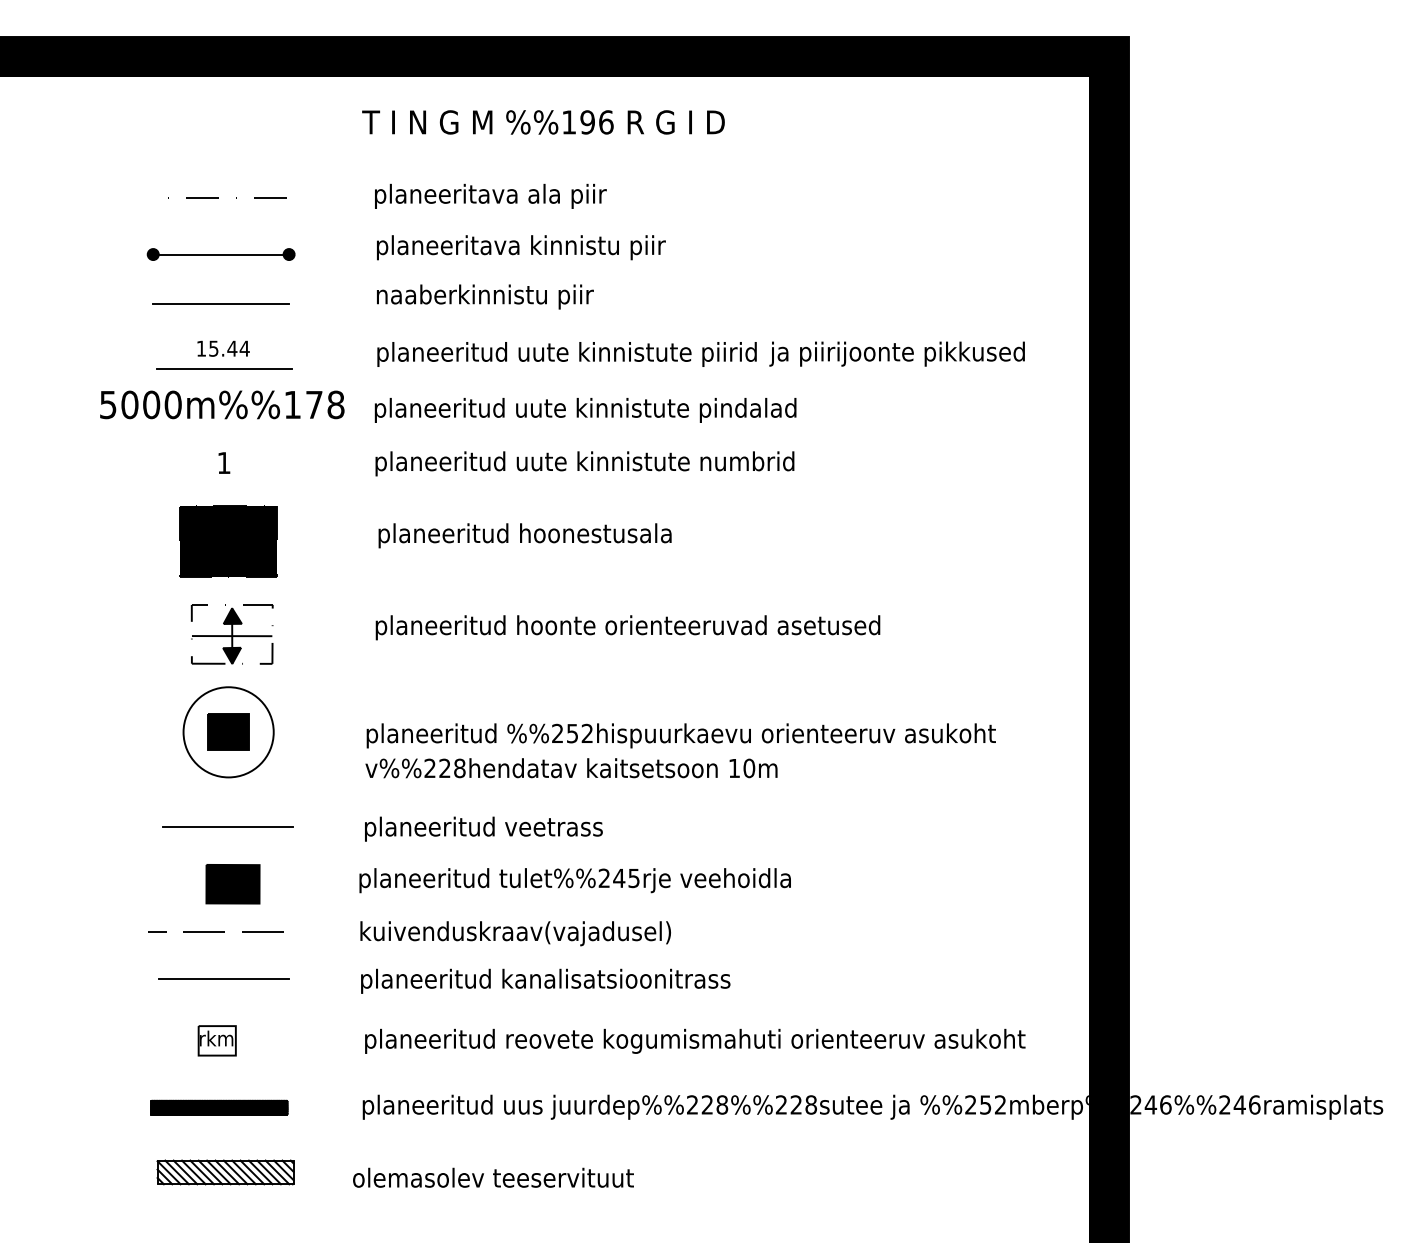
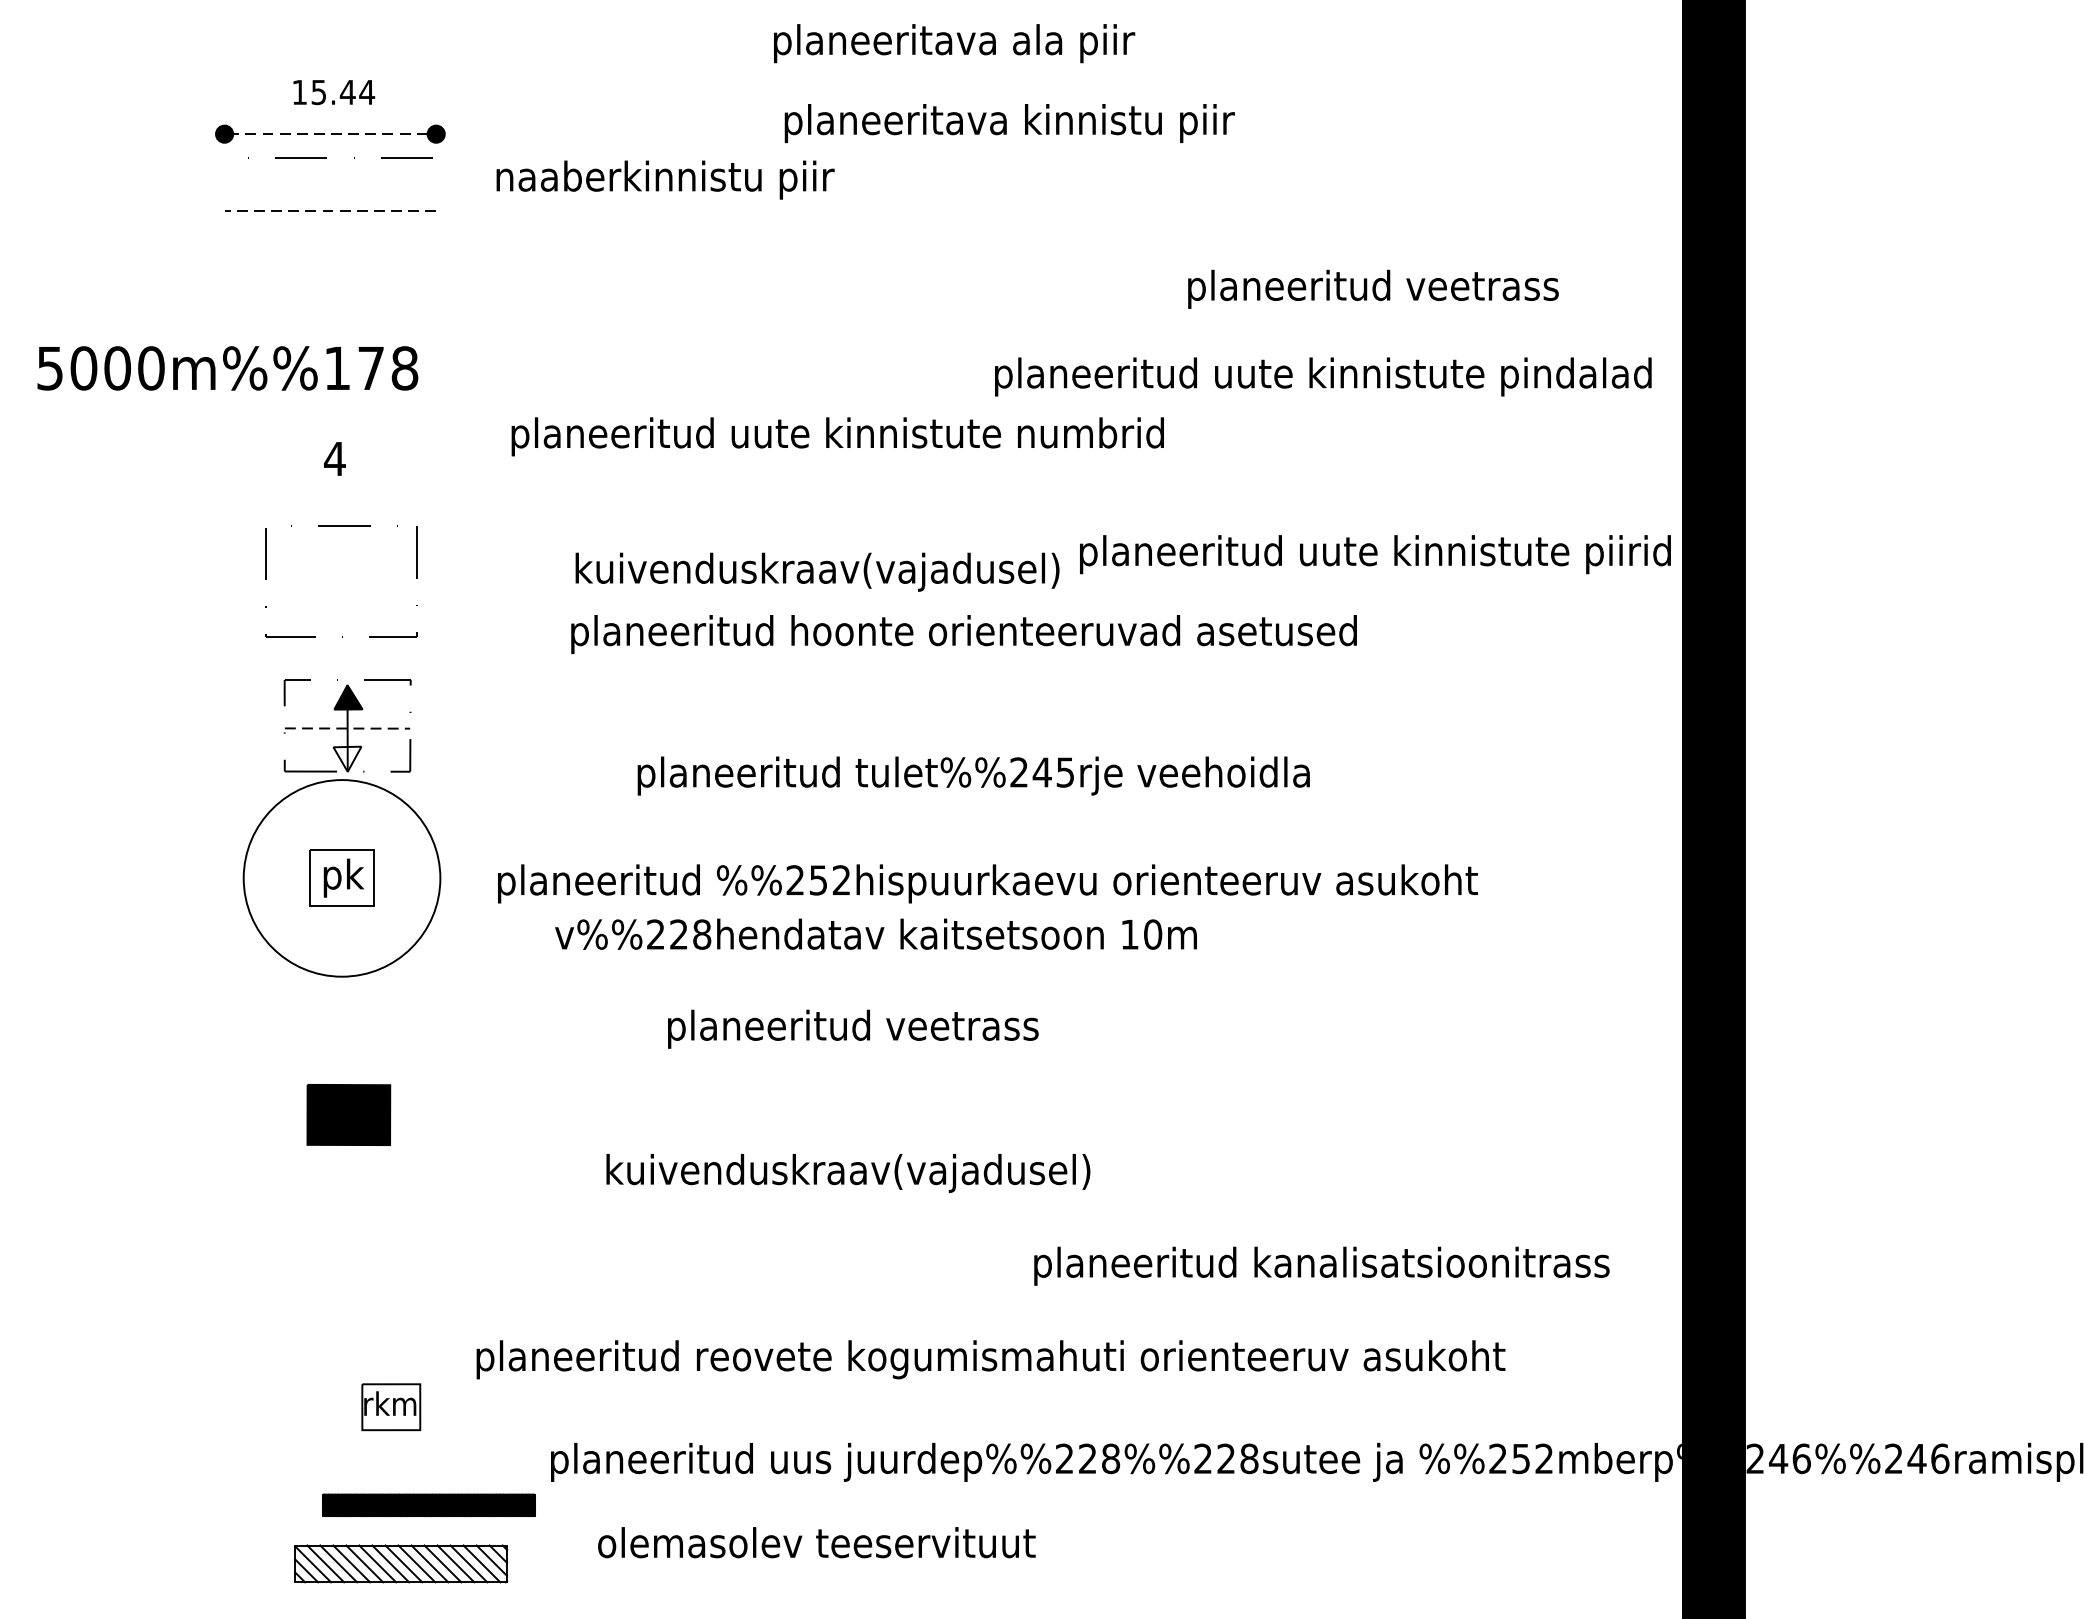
text: (490, 195) -> (953, 42), moved
line: (218, 197) -> (326, 157), moved
text: (521, 247) -> (1010, 123), moved
line: (220, 254) -> (329, 134), solid -> dashed
text: (485, 296) -> (665, 179), moved
line: (221, 303) -> (330, 210), solid -> dashed
text: (223, 348) -> (334, 92), moved
text: (896, 353) -> (1382, 288), ja piirijoonte pikkused -> planeeritud veetrass
text: (566, 354) -> (1374, 554), moved
line: (224, 368) -> (335, 311), removed
text: (222, 404) -> (228, 367), moved
text: (585, 410) -> (1323, 377), moved
text: (224, 462) -> (335, 458), 1 -> 4
text: (584, 463) -> (837, 436), moved
text: (533, 535) -> (816, 571), planeeritud hoonestusala -> kuivenduskraav(vajadusel)
fill: (227, 541) -> (340, 581), removed
text: (627, 627) -> (963, 634), moved
line: (232, 636) -> (348, 729), solid -> dashed
fill: (232, 655) -> (348, 758), removed
circle: (228, 732) -> (341, 878), size x1.4
fill: (228, 732) -> (341, 878), removed
text: (680, 735) -> (986, 883), moved
line: (228, 826) -> (341, 1025), removed
text: (483, 828) -> (852, 1028), moved
text: (574, 880) -> (972, 775), moved
line: (215, 931) -> (321, 1188), removed
text: (515, 933) -> (848, 1173), moved
line: (224, 978) -> (335, 1261), removed
text: (545, 980) -> (1321, 1264), moved
part: (216, 1040) -> (390, 1406), moved
text: (695, 1040) -> (991, 1358), moved
part: (219, 1107) -> (429, 1504), moved
part: (225, 1172) -> (401, 1563), moved
text: (493, 1177) -> (816, 1542), moved

